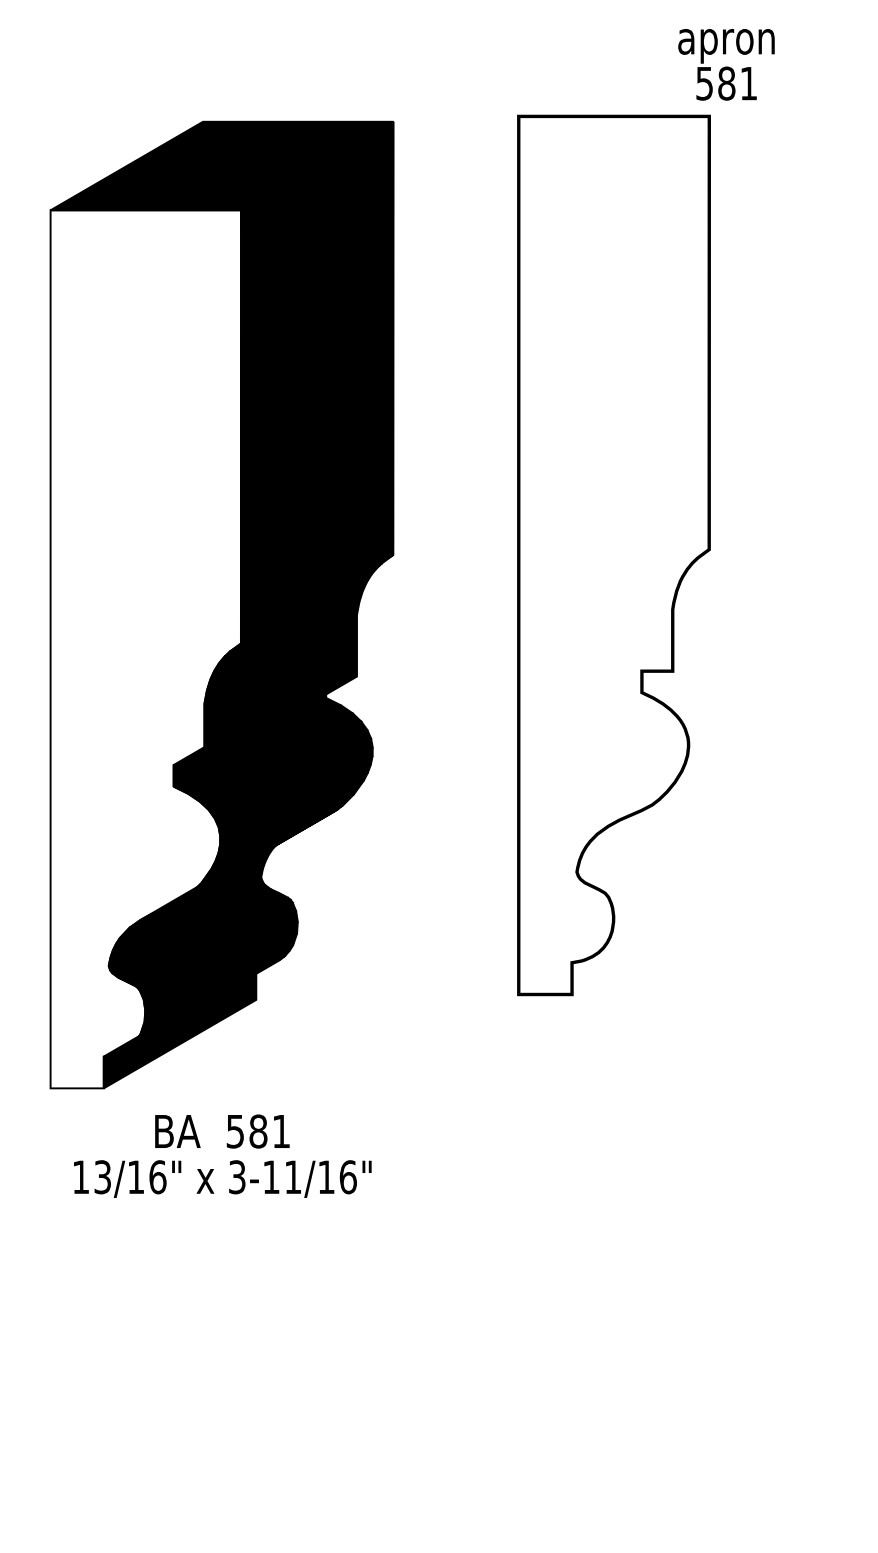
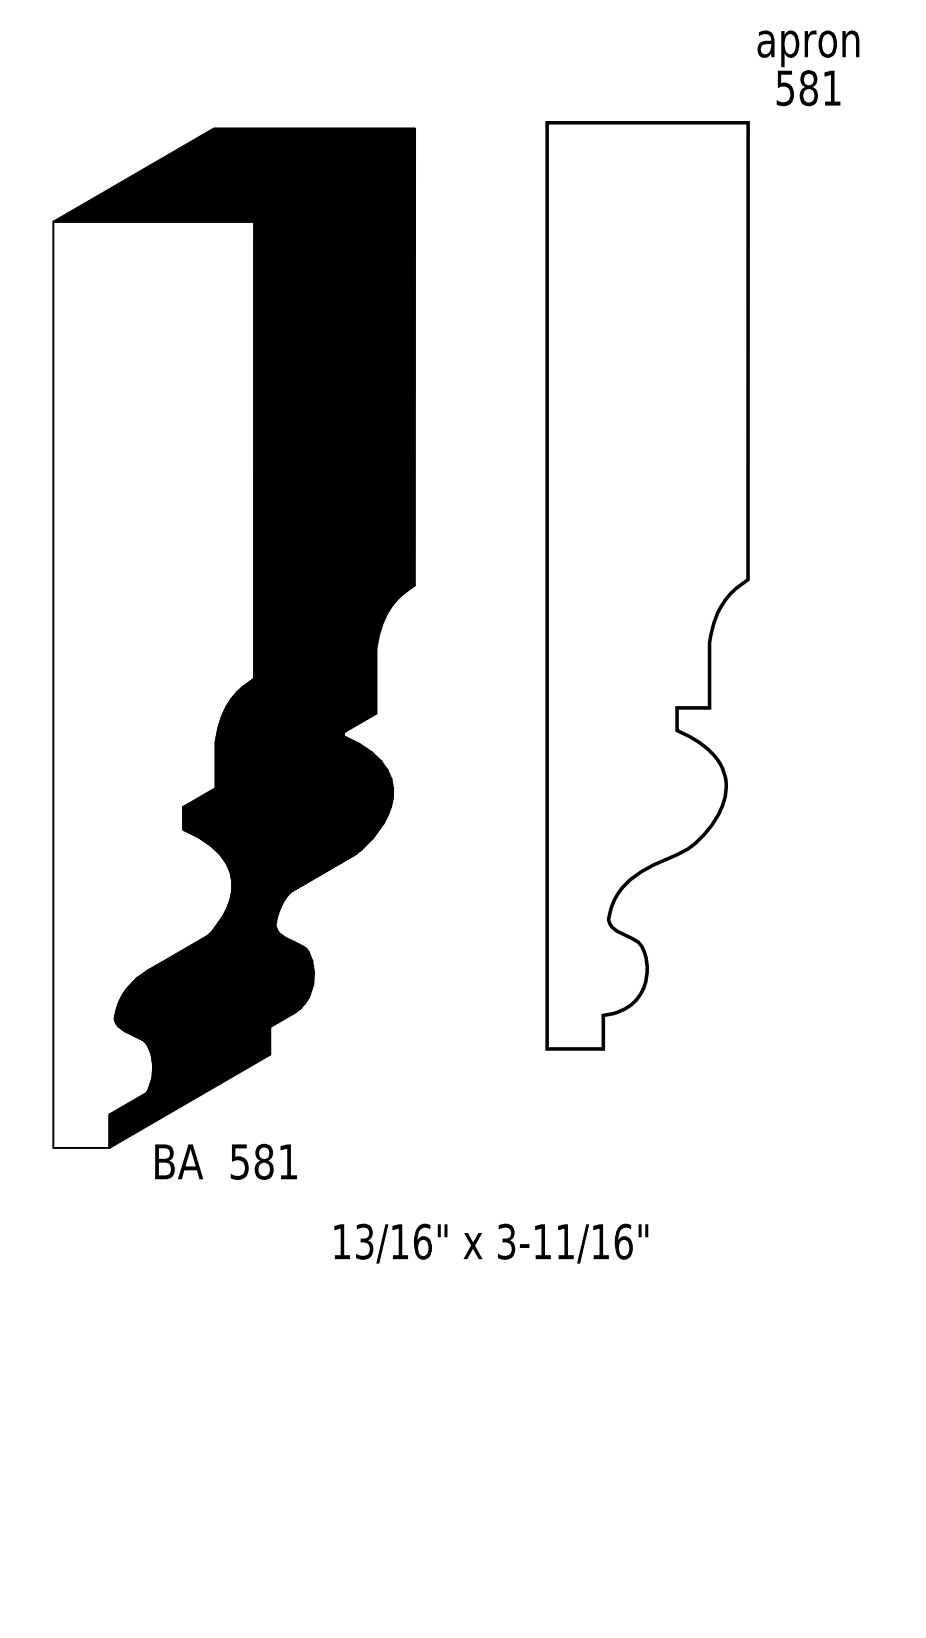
text: (726, 64) -> (808, 67), moved
text: (222, 1131) -> (226, 1161), moved
text: (222, 1178) -> (490, 1243), moved

